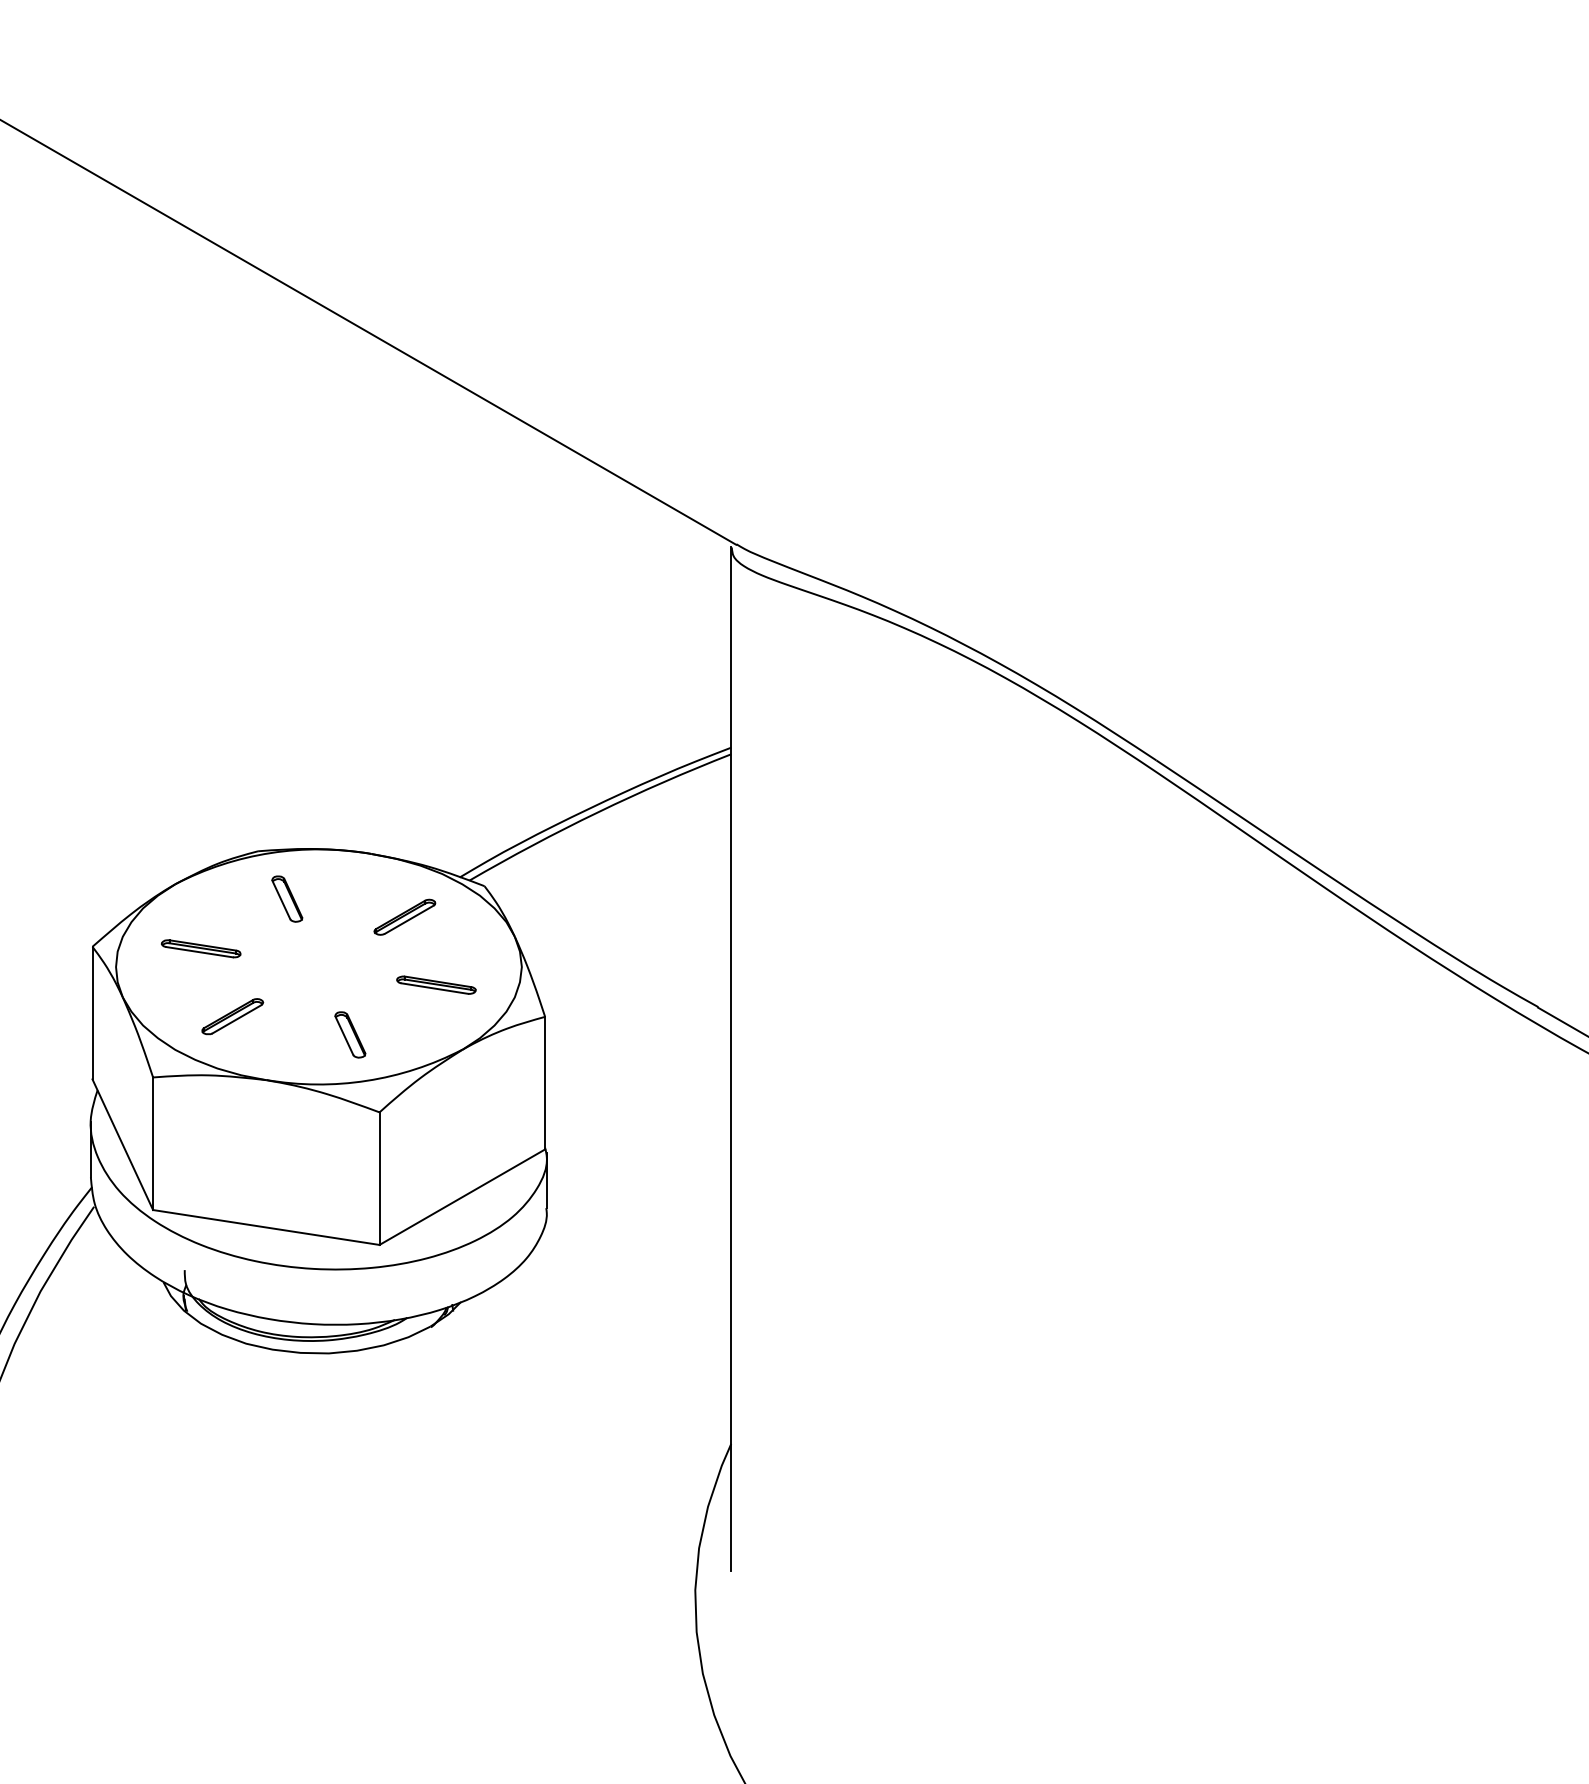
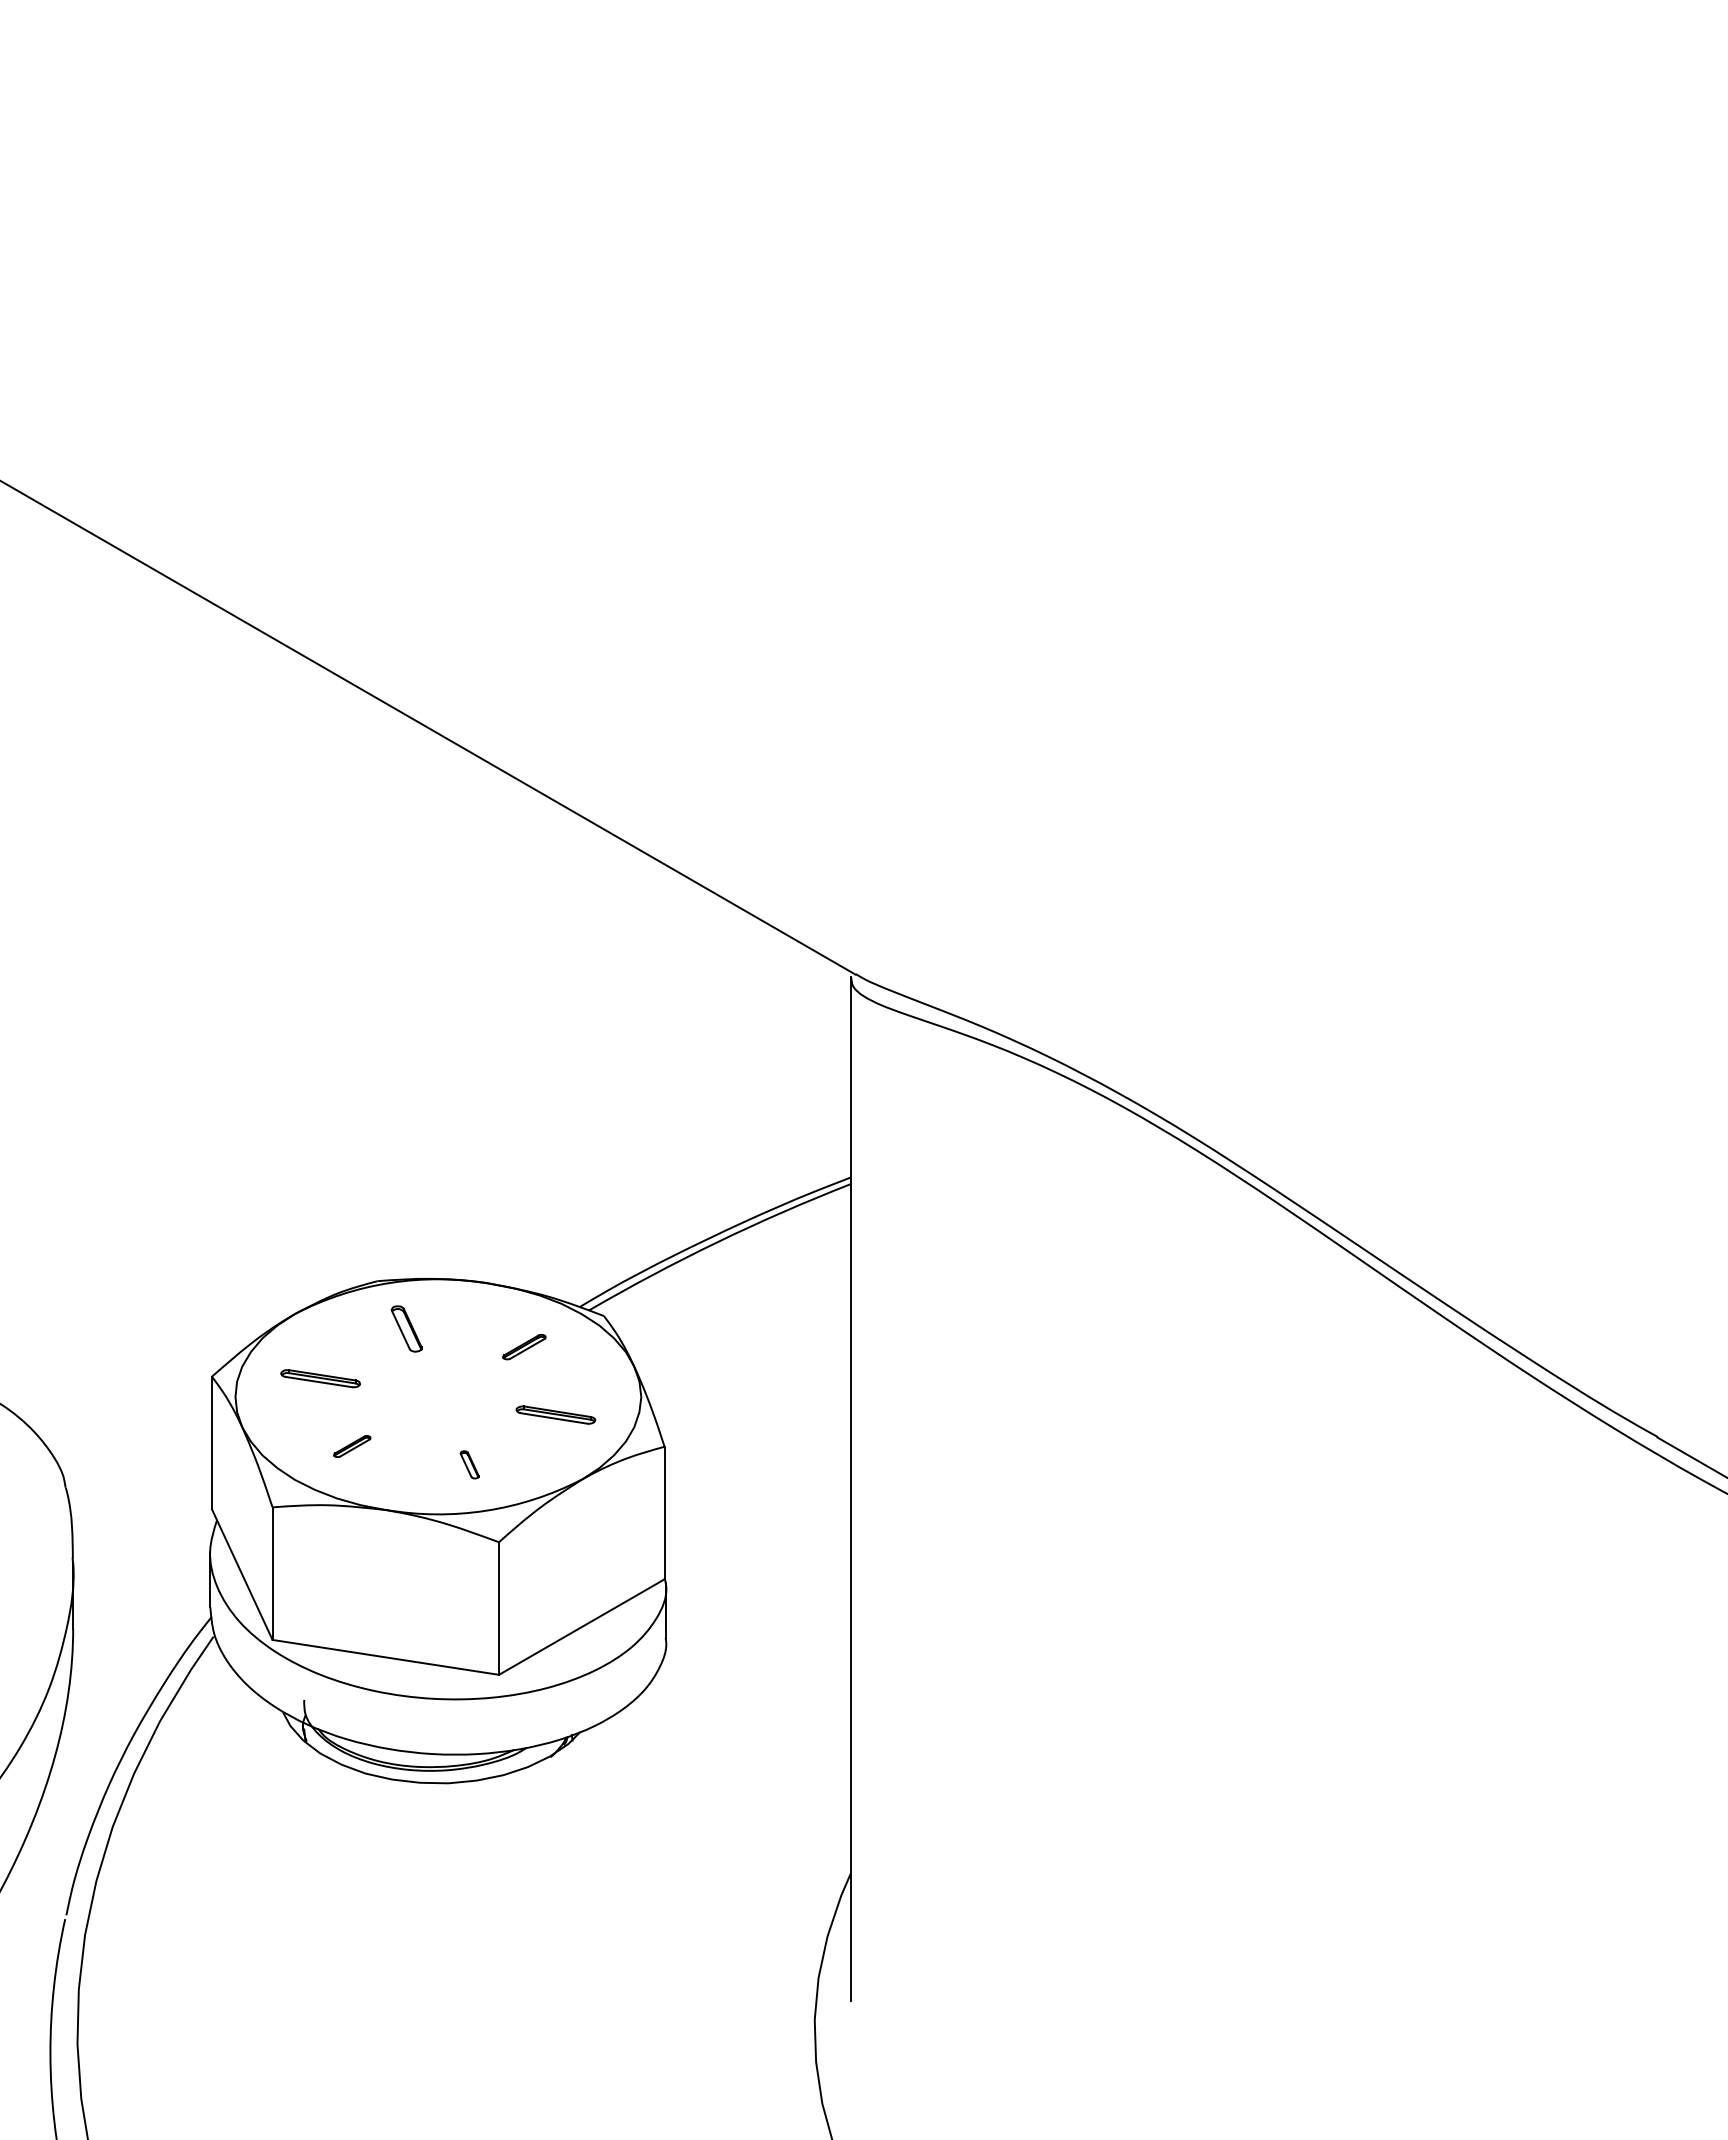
part: (405, 916) -> (524, 1346), size x0.7
part: (233, 1016) -> (352, 1446), size x0.6
part: (350, 1034) -> (469, 1464), size x0.6

